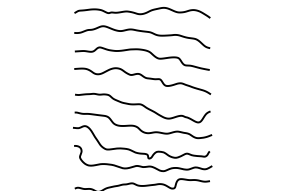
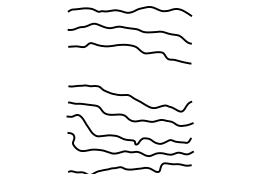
curve: (144, 78) -> (131, 71), removed

